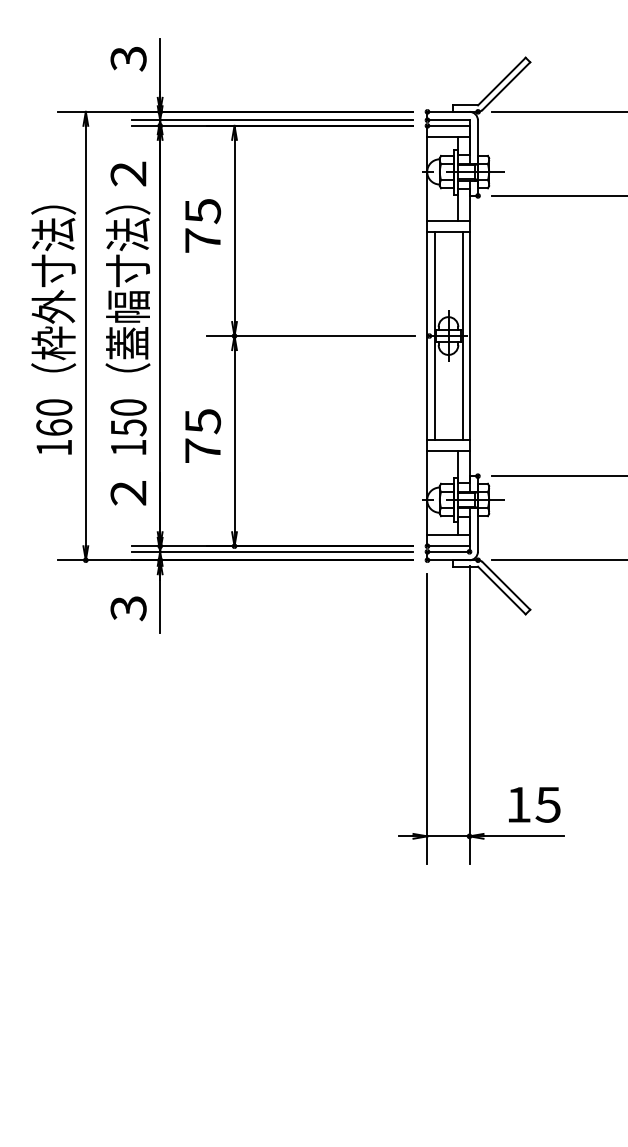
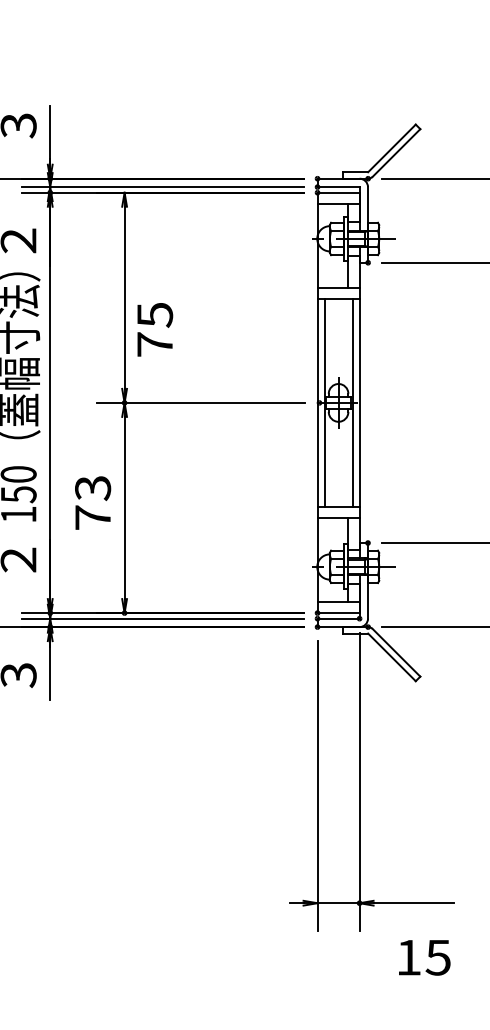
text: (203, 225) -> (155, 329), moved
text: (202, 421) -> (92, 488), 75 -> 73
text: (534, 804) -> (424, 957), moved

